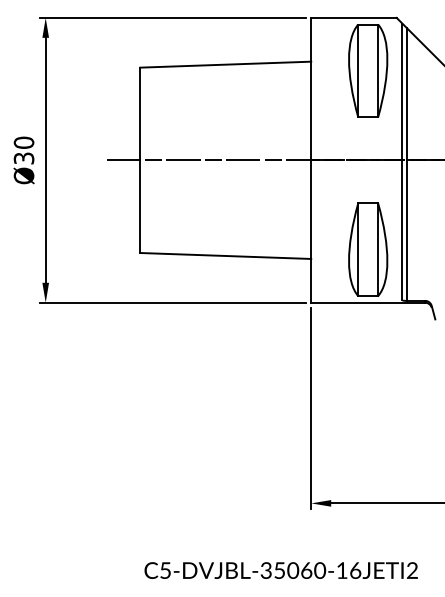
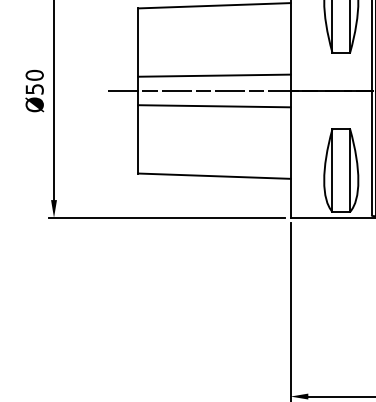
line: (225, 142) -> (214, 75), added
text: (23, 157) -> (34, 88), Ø30 -> Ø50
line: (225, 177) -> (214, 106), added

